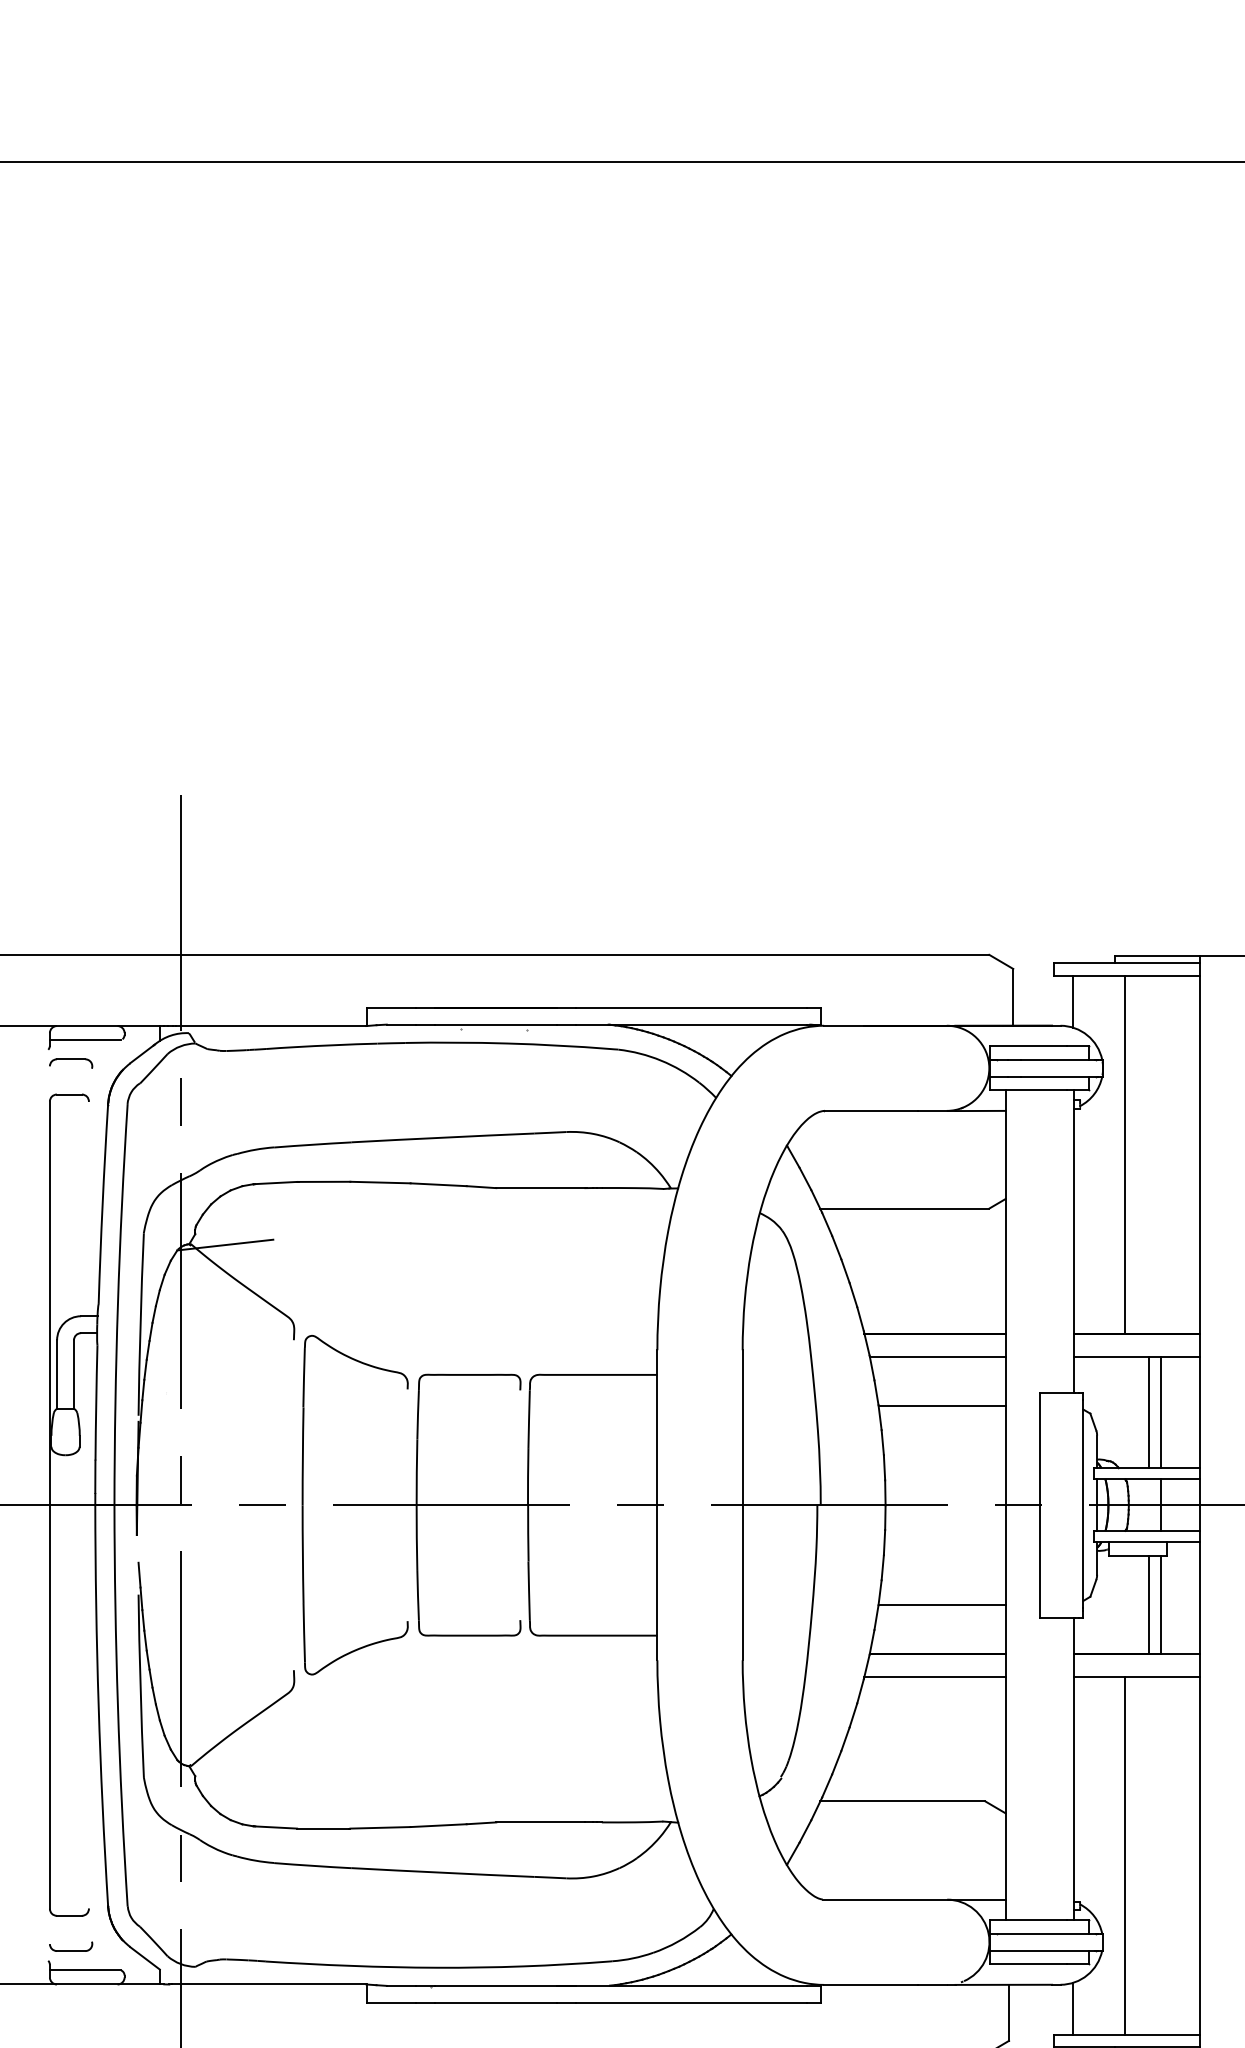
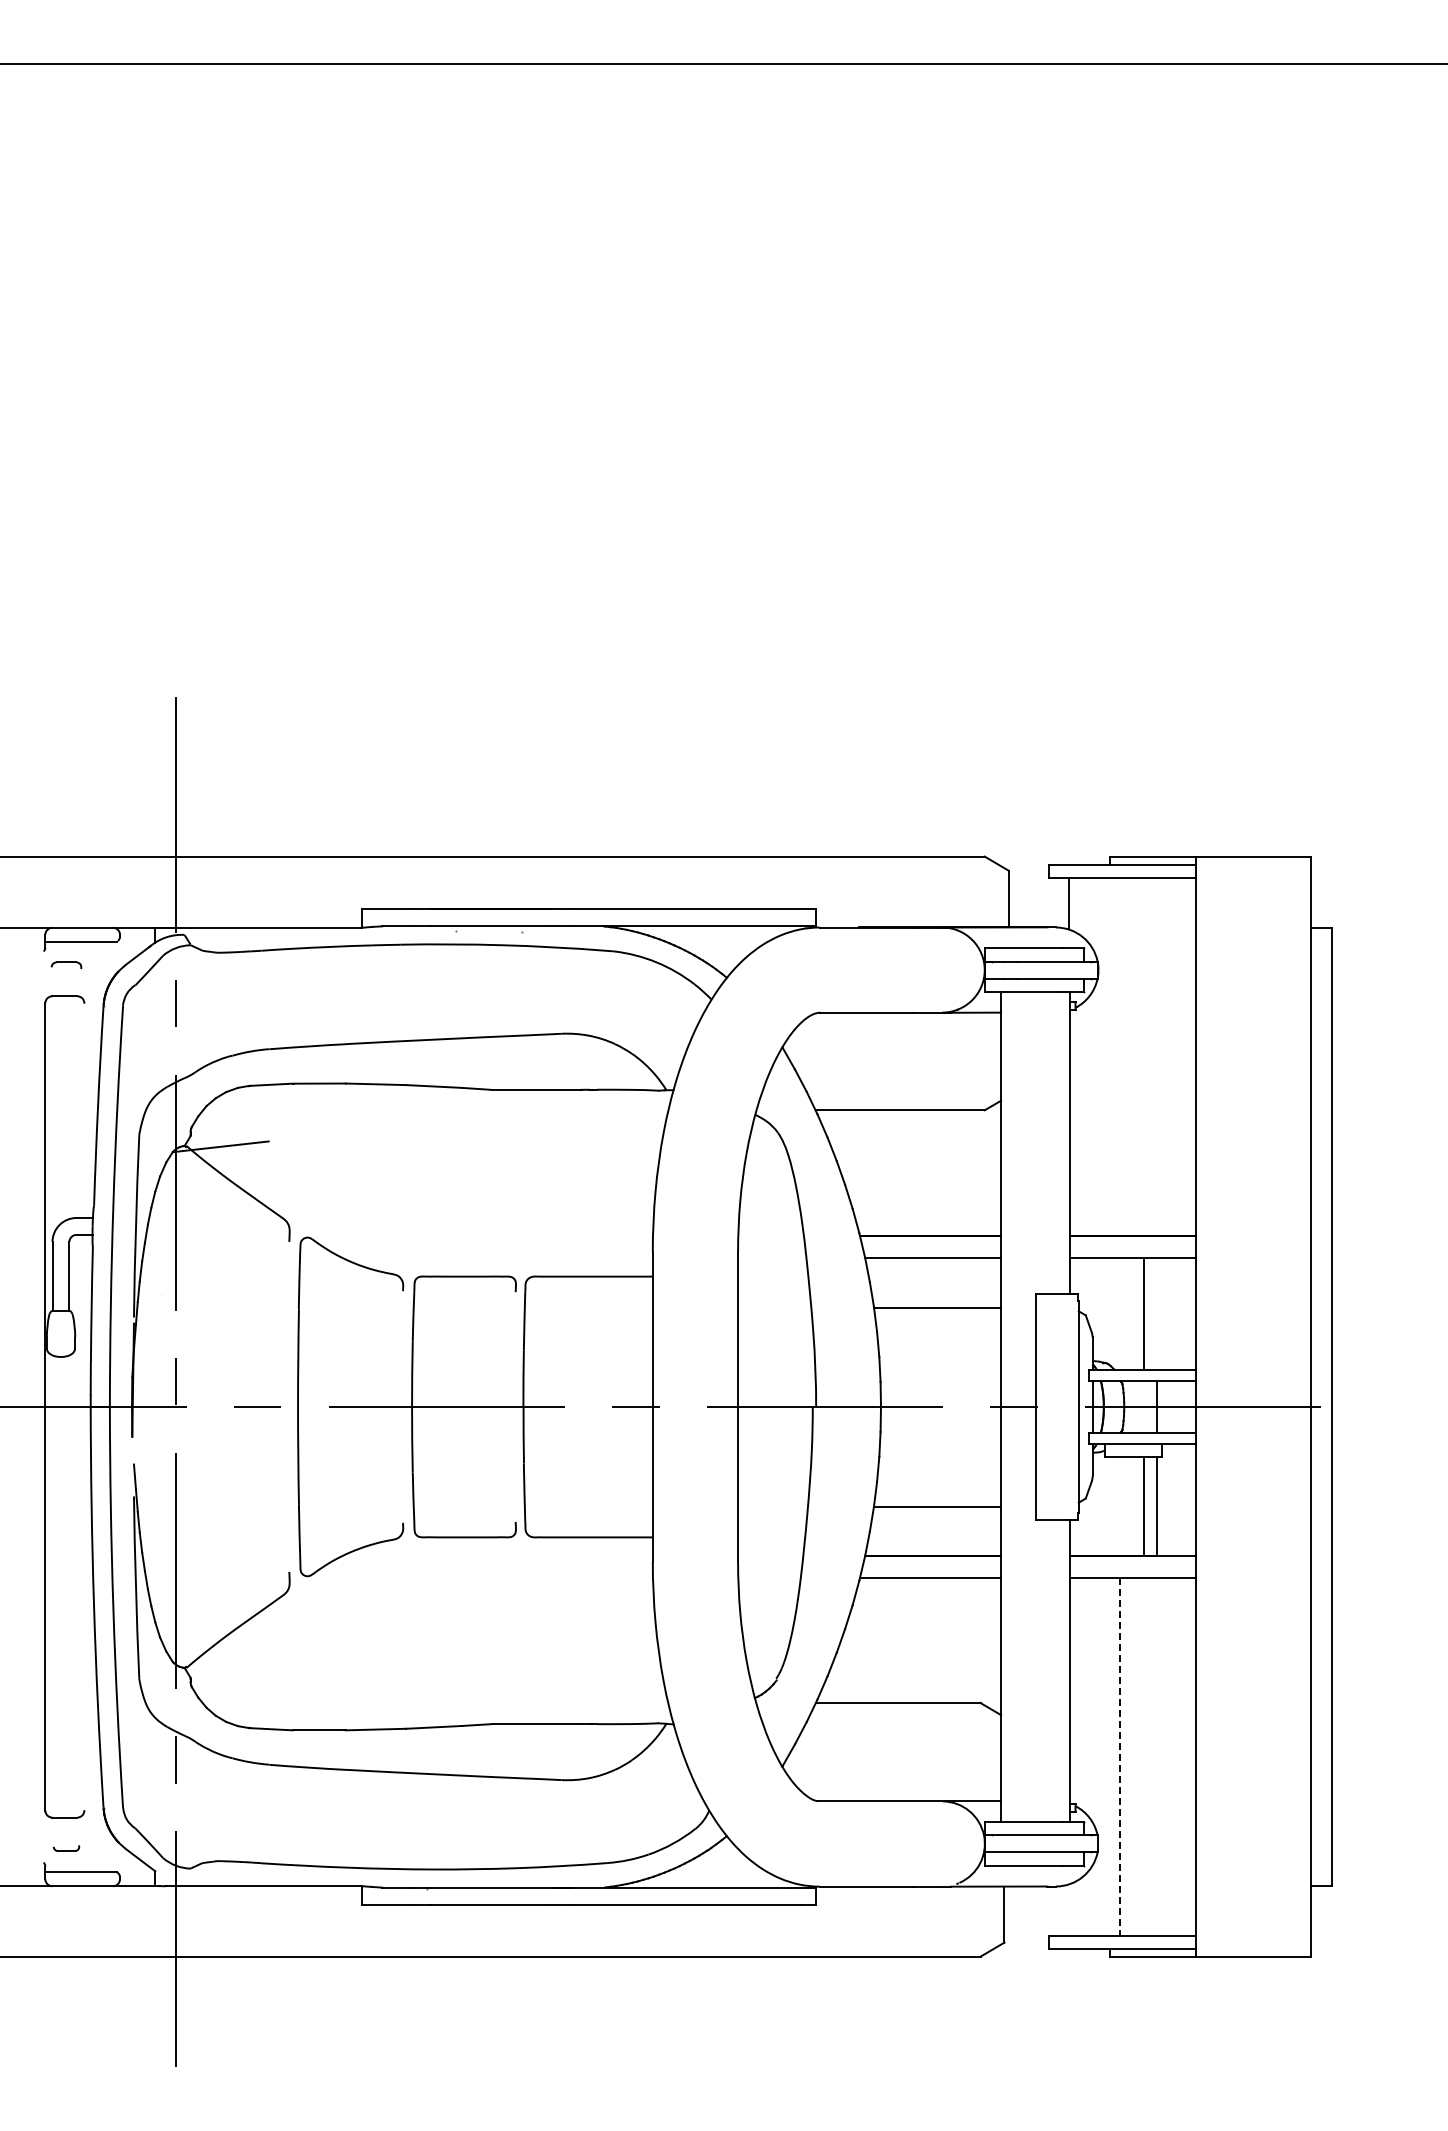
part: (71, 1063) -> (66, 965), size x0.7
line: (1124, 1154) -> (1119, 1056), removed
line: (1161, 1411) -> (1156, 1313), removed
line: (1124, 1855) -> (1119, 1757), solid -> dashed
part: (71, 1946) -> (66, 1848), size x0.6
line: (1073, 2008) -> (1068, 1910), removed

